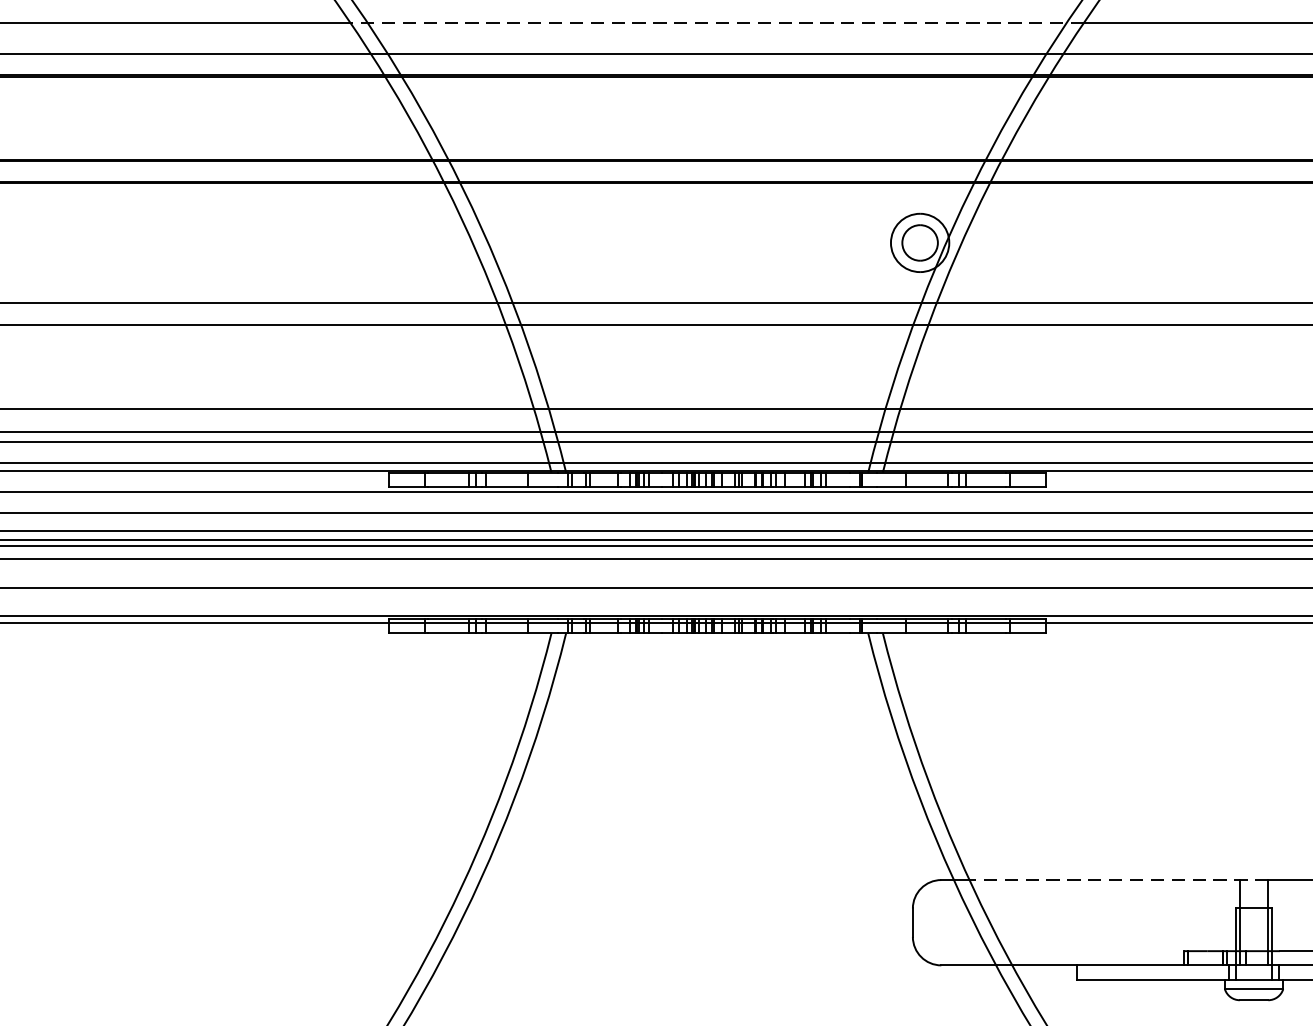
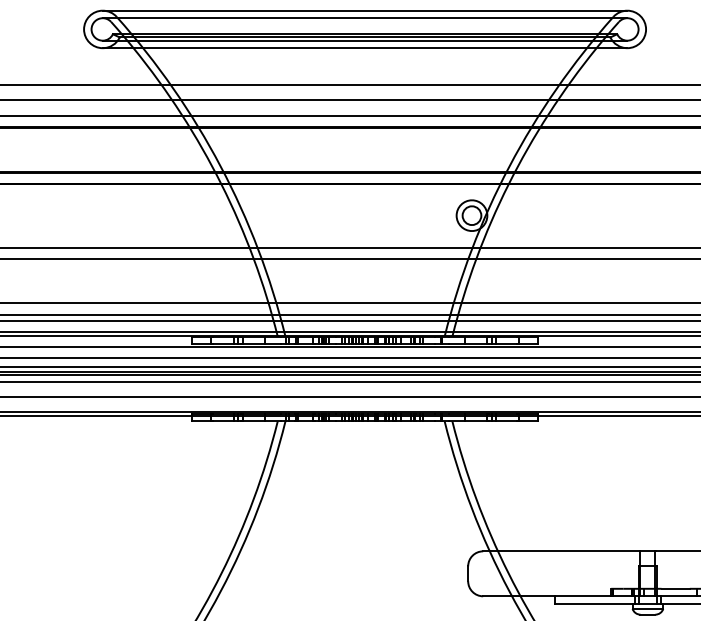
line: (716, 22) -> (364, 99), dashed -> solid
line: (1118, 880) -> (576, 551), dashed -> solid

